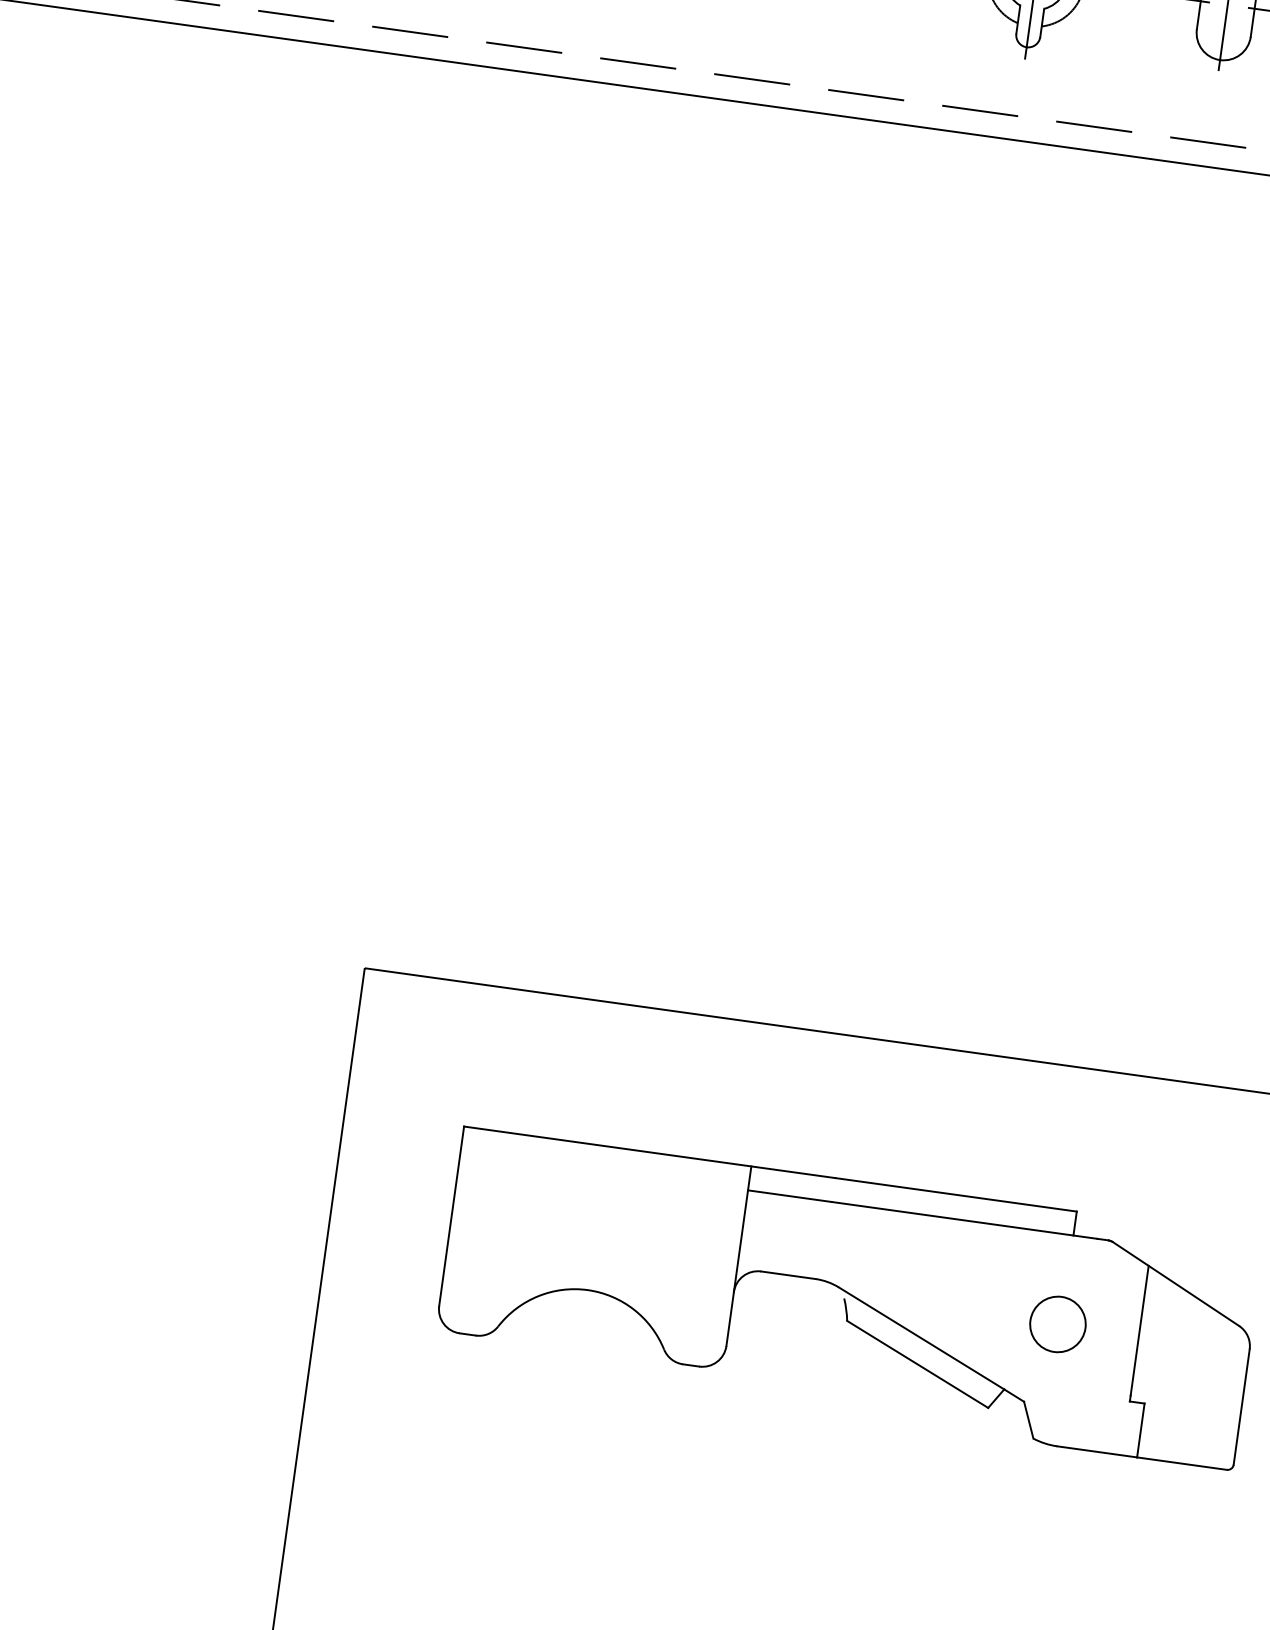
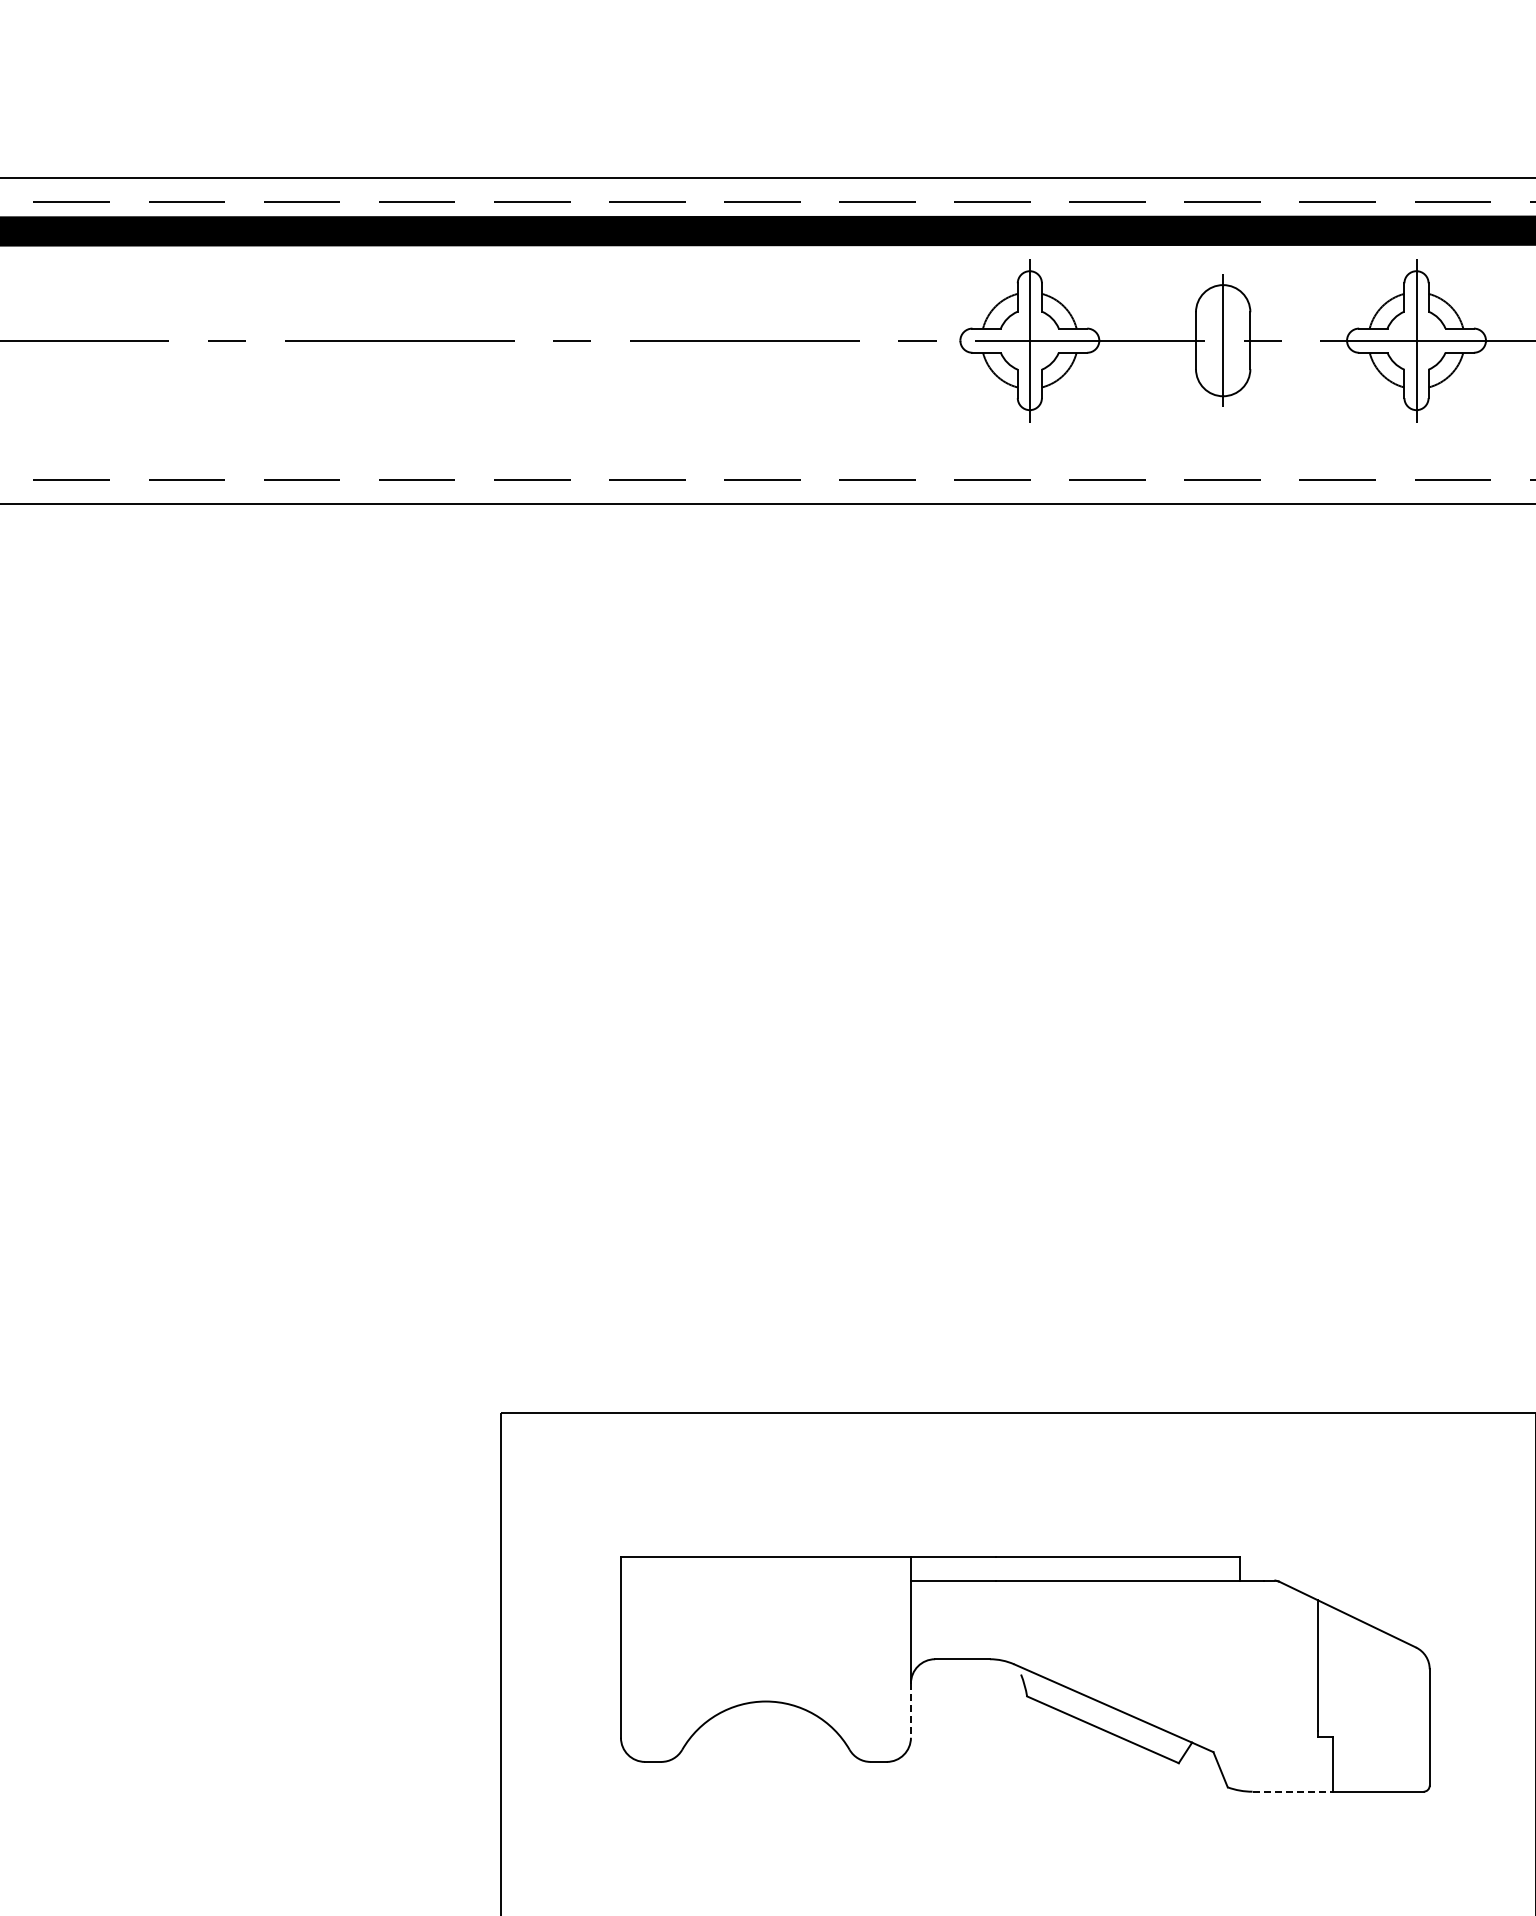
line: (729, 1319) -> (910, 1711), solid -> dashed
circle: (1058, 1324) -> (1236, 1670), removed
line: (1097, 1451) -> (1293, 1791), solid -> dashed

